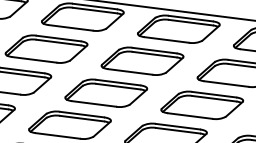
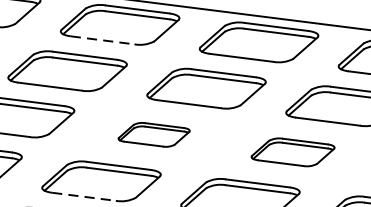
line: (71, 27) -> (103, 39), solid -> dashed
part: (106, 92) -> (154, 133), size x0.6
part: (202, 104) -> (293, 151), size x0.7
line: (58, 136) -> (84, 197), solid -> dashed

